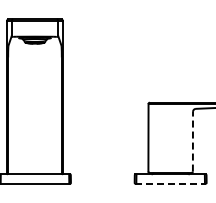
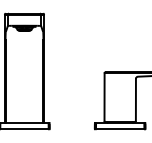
line: (192, 141) -> (135, 99), dashed -> solid
line: (171, 183) -> (120, 129), dashed -> solid

